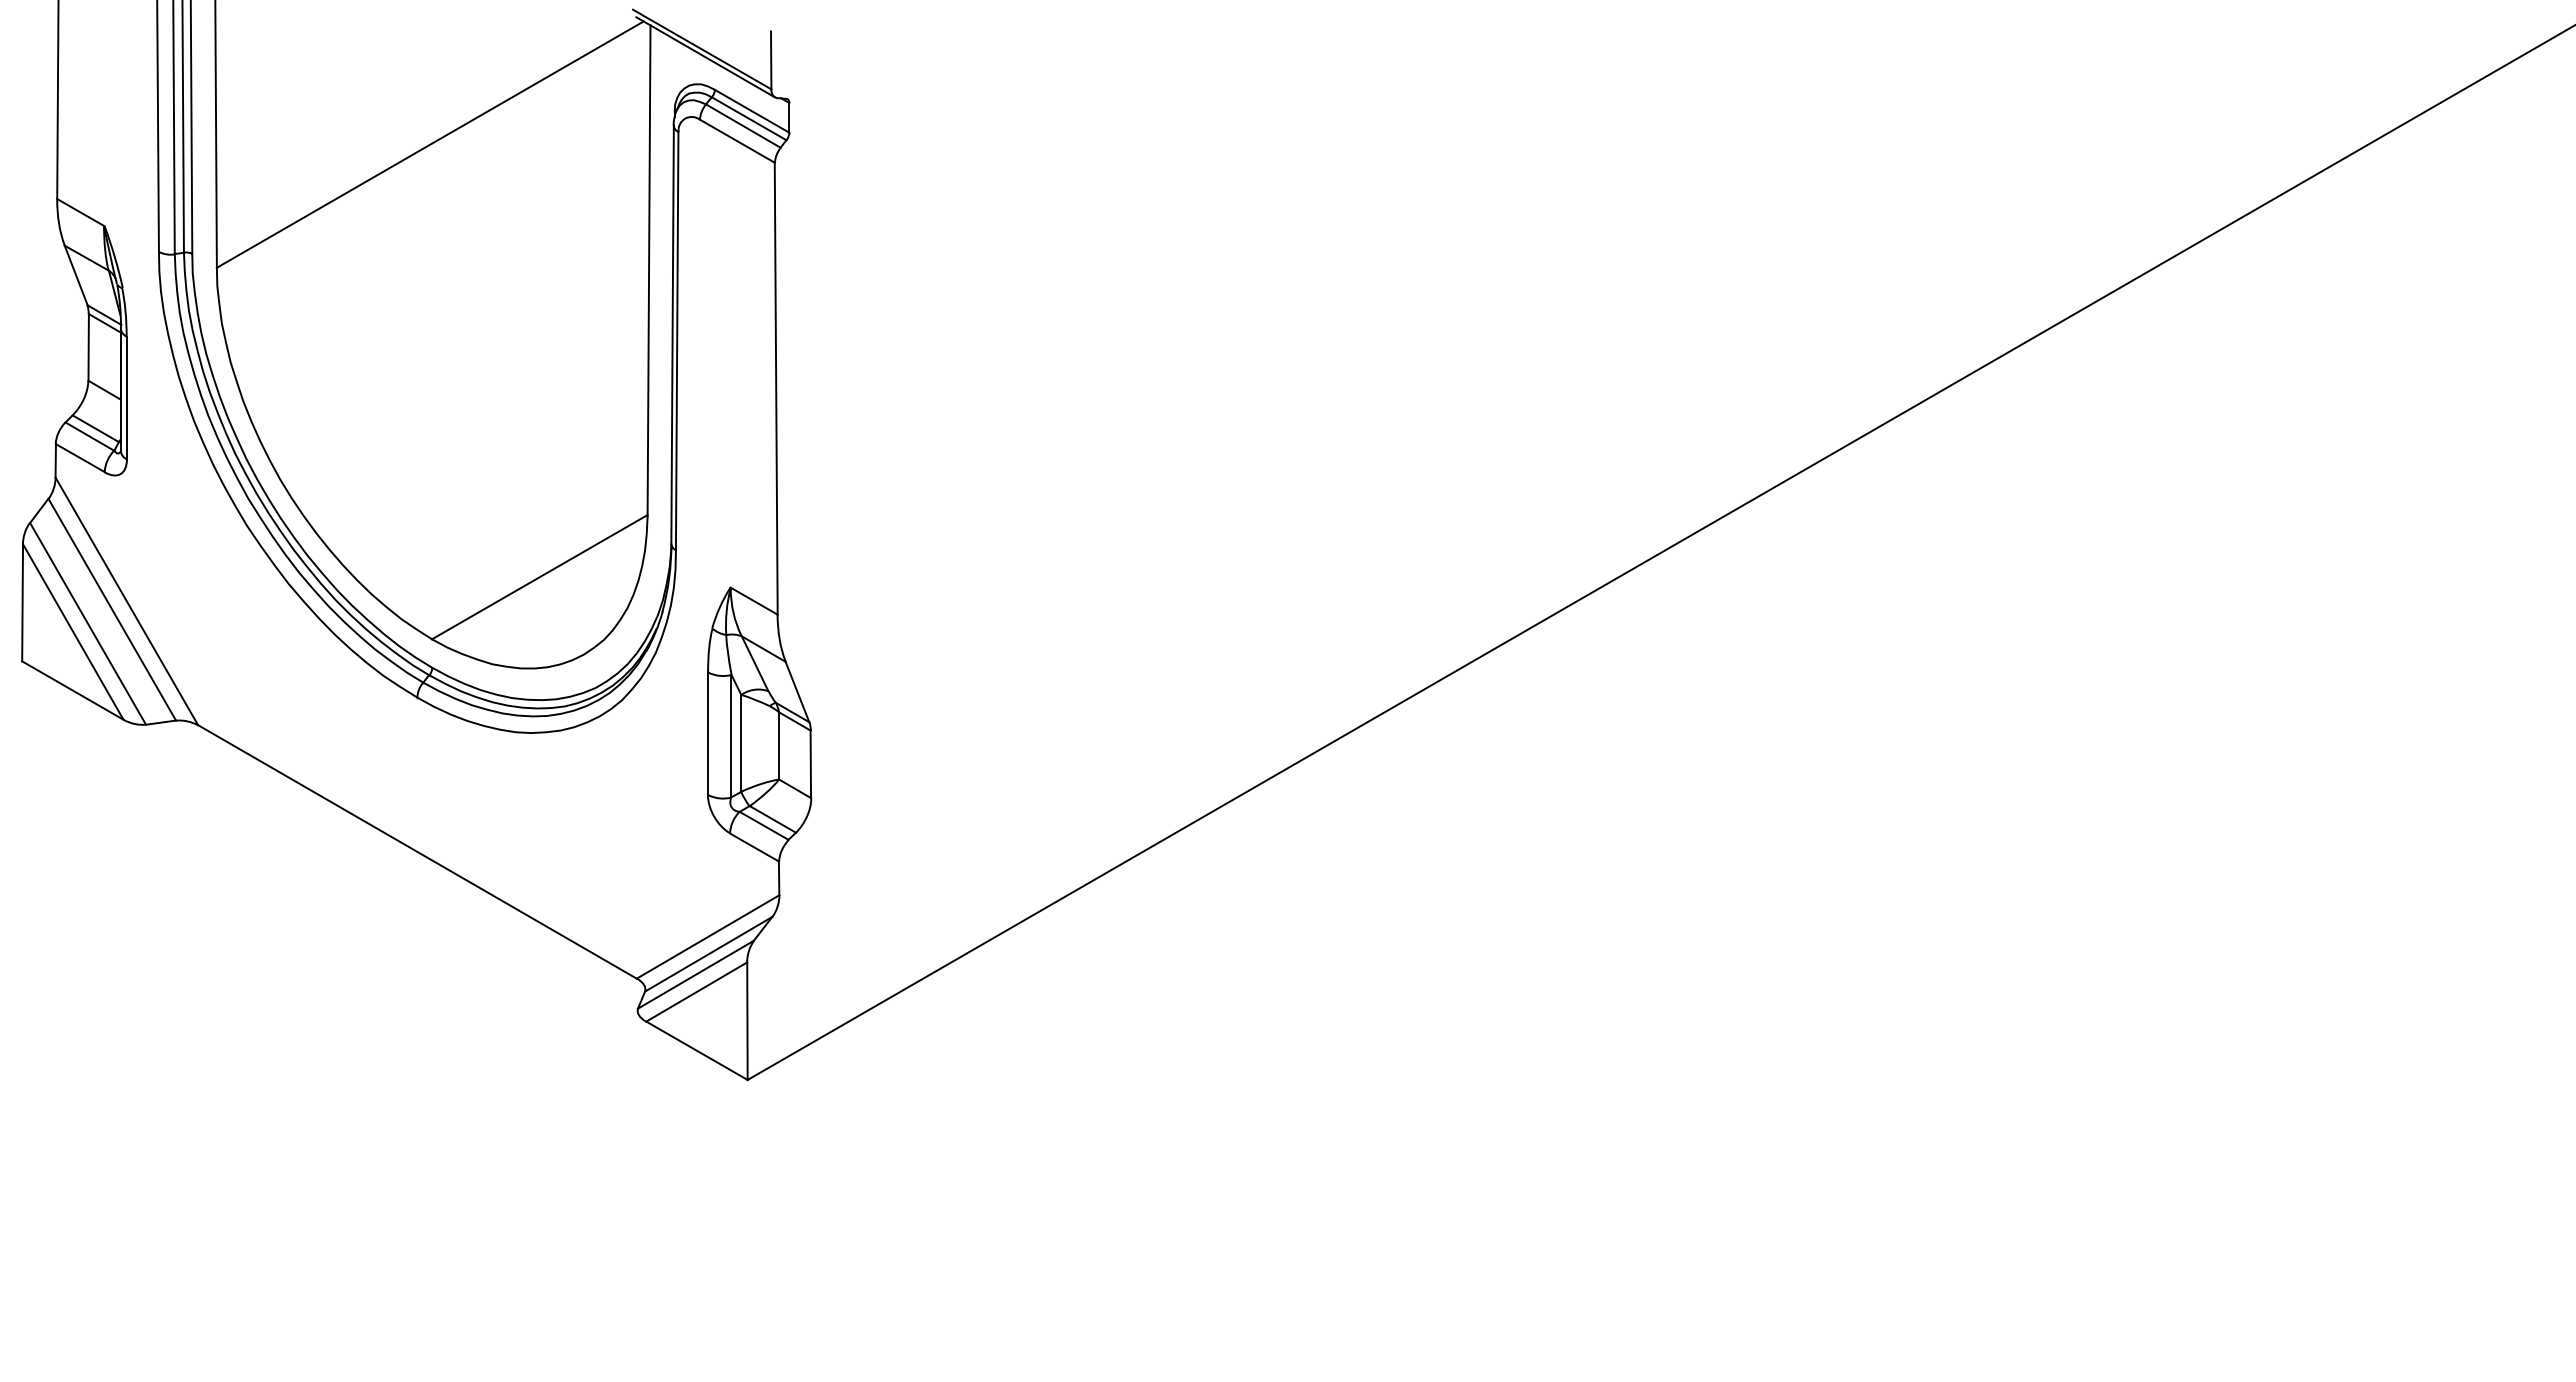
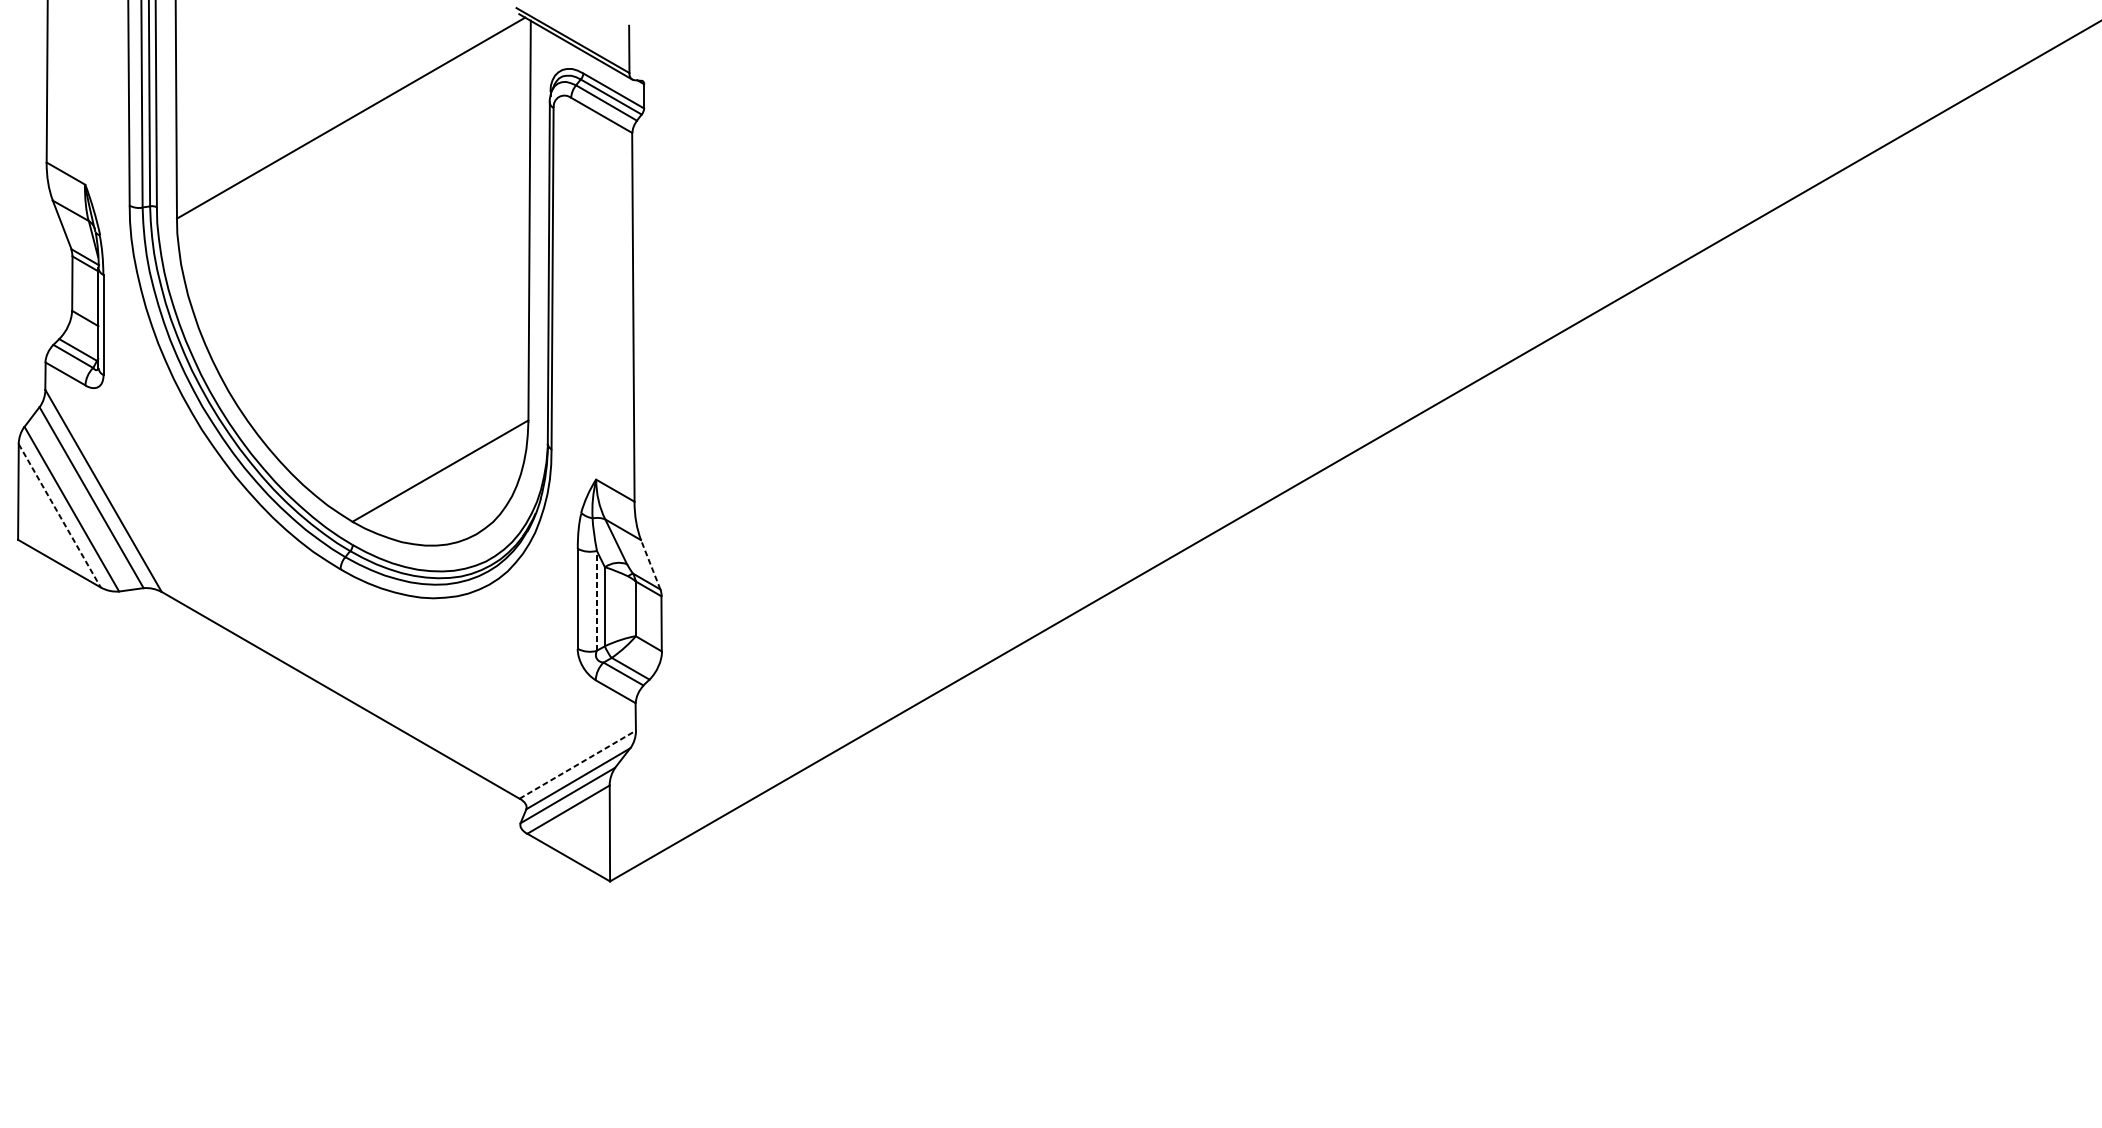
line: (73, 632) -> (59, 516), solid -> dashed
line: (797, 691) -> (650, 564), solid -> dashed
line: (731, 735) -> (596, 600), solid -> dashed
line: (708, 936) -> (578, 764), solid -> dashed

